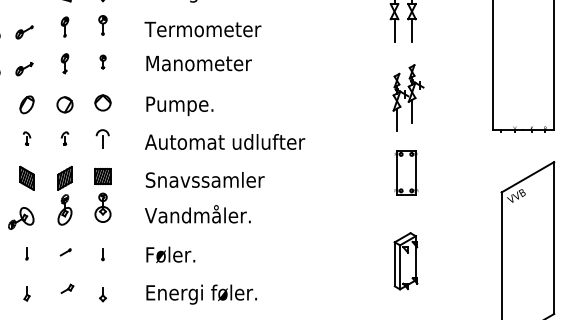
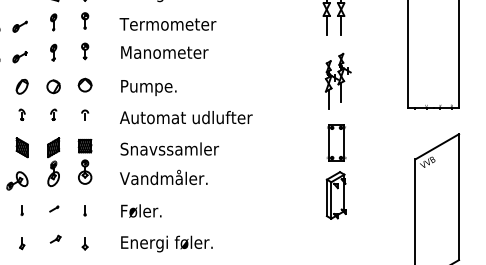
part: (103, 62) -> (85, 51), size x1.43
part: (103, 138) -> (85, 114), size x0.62
part: (405, 261) -> (335, 195), moved

